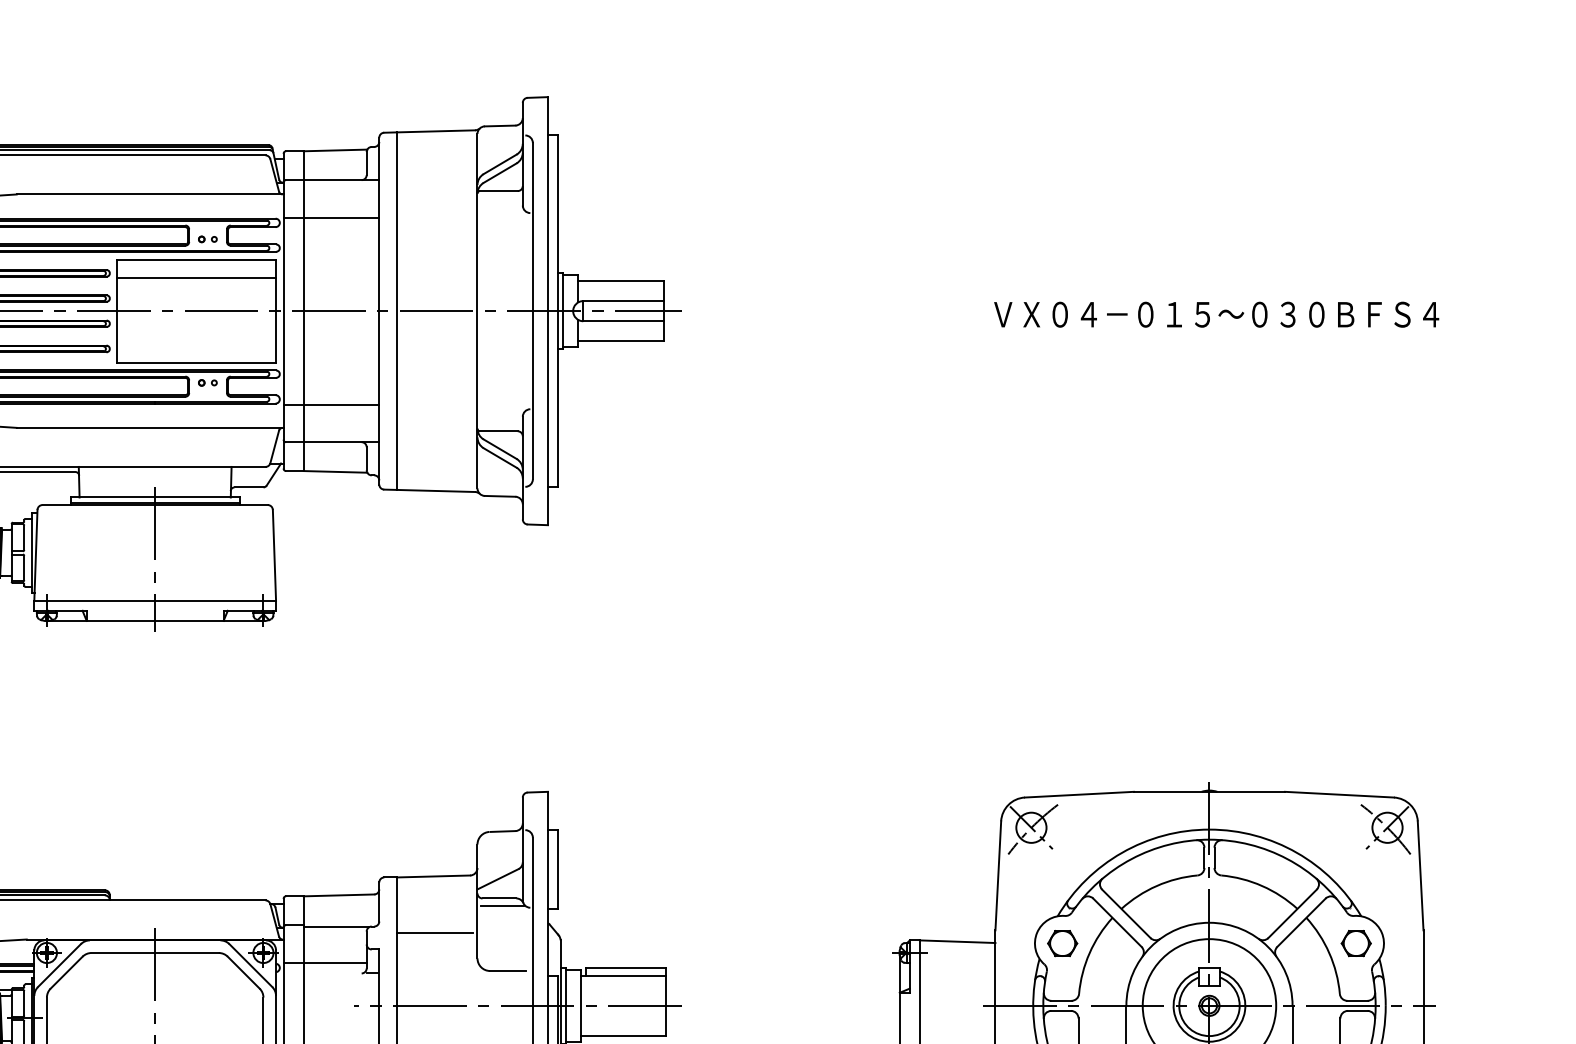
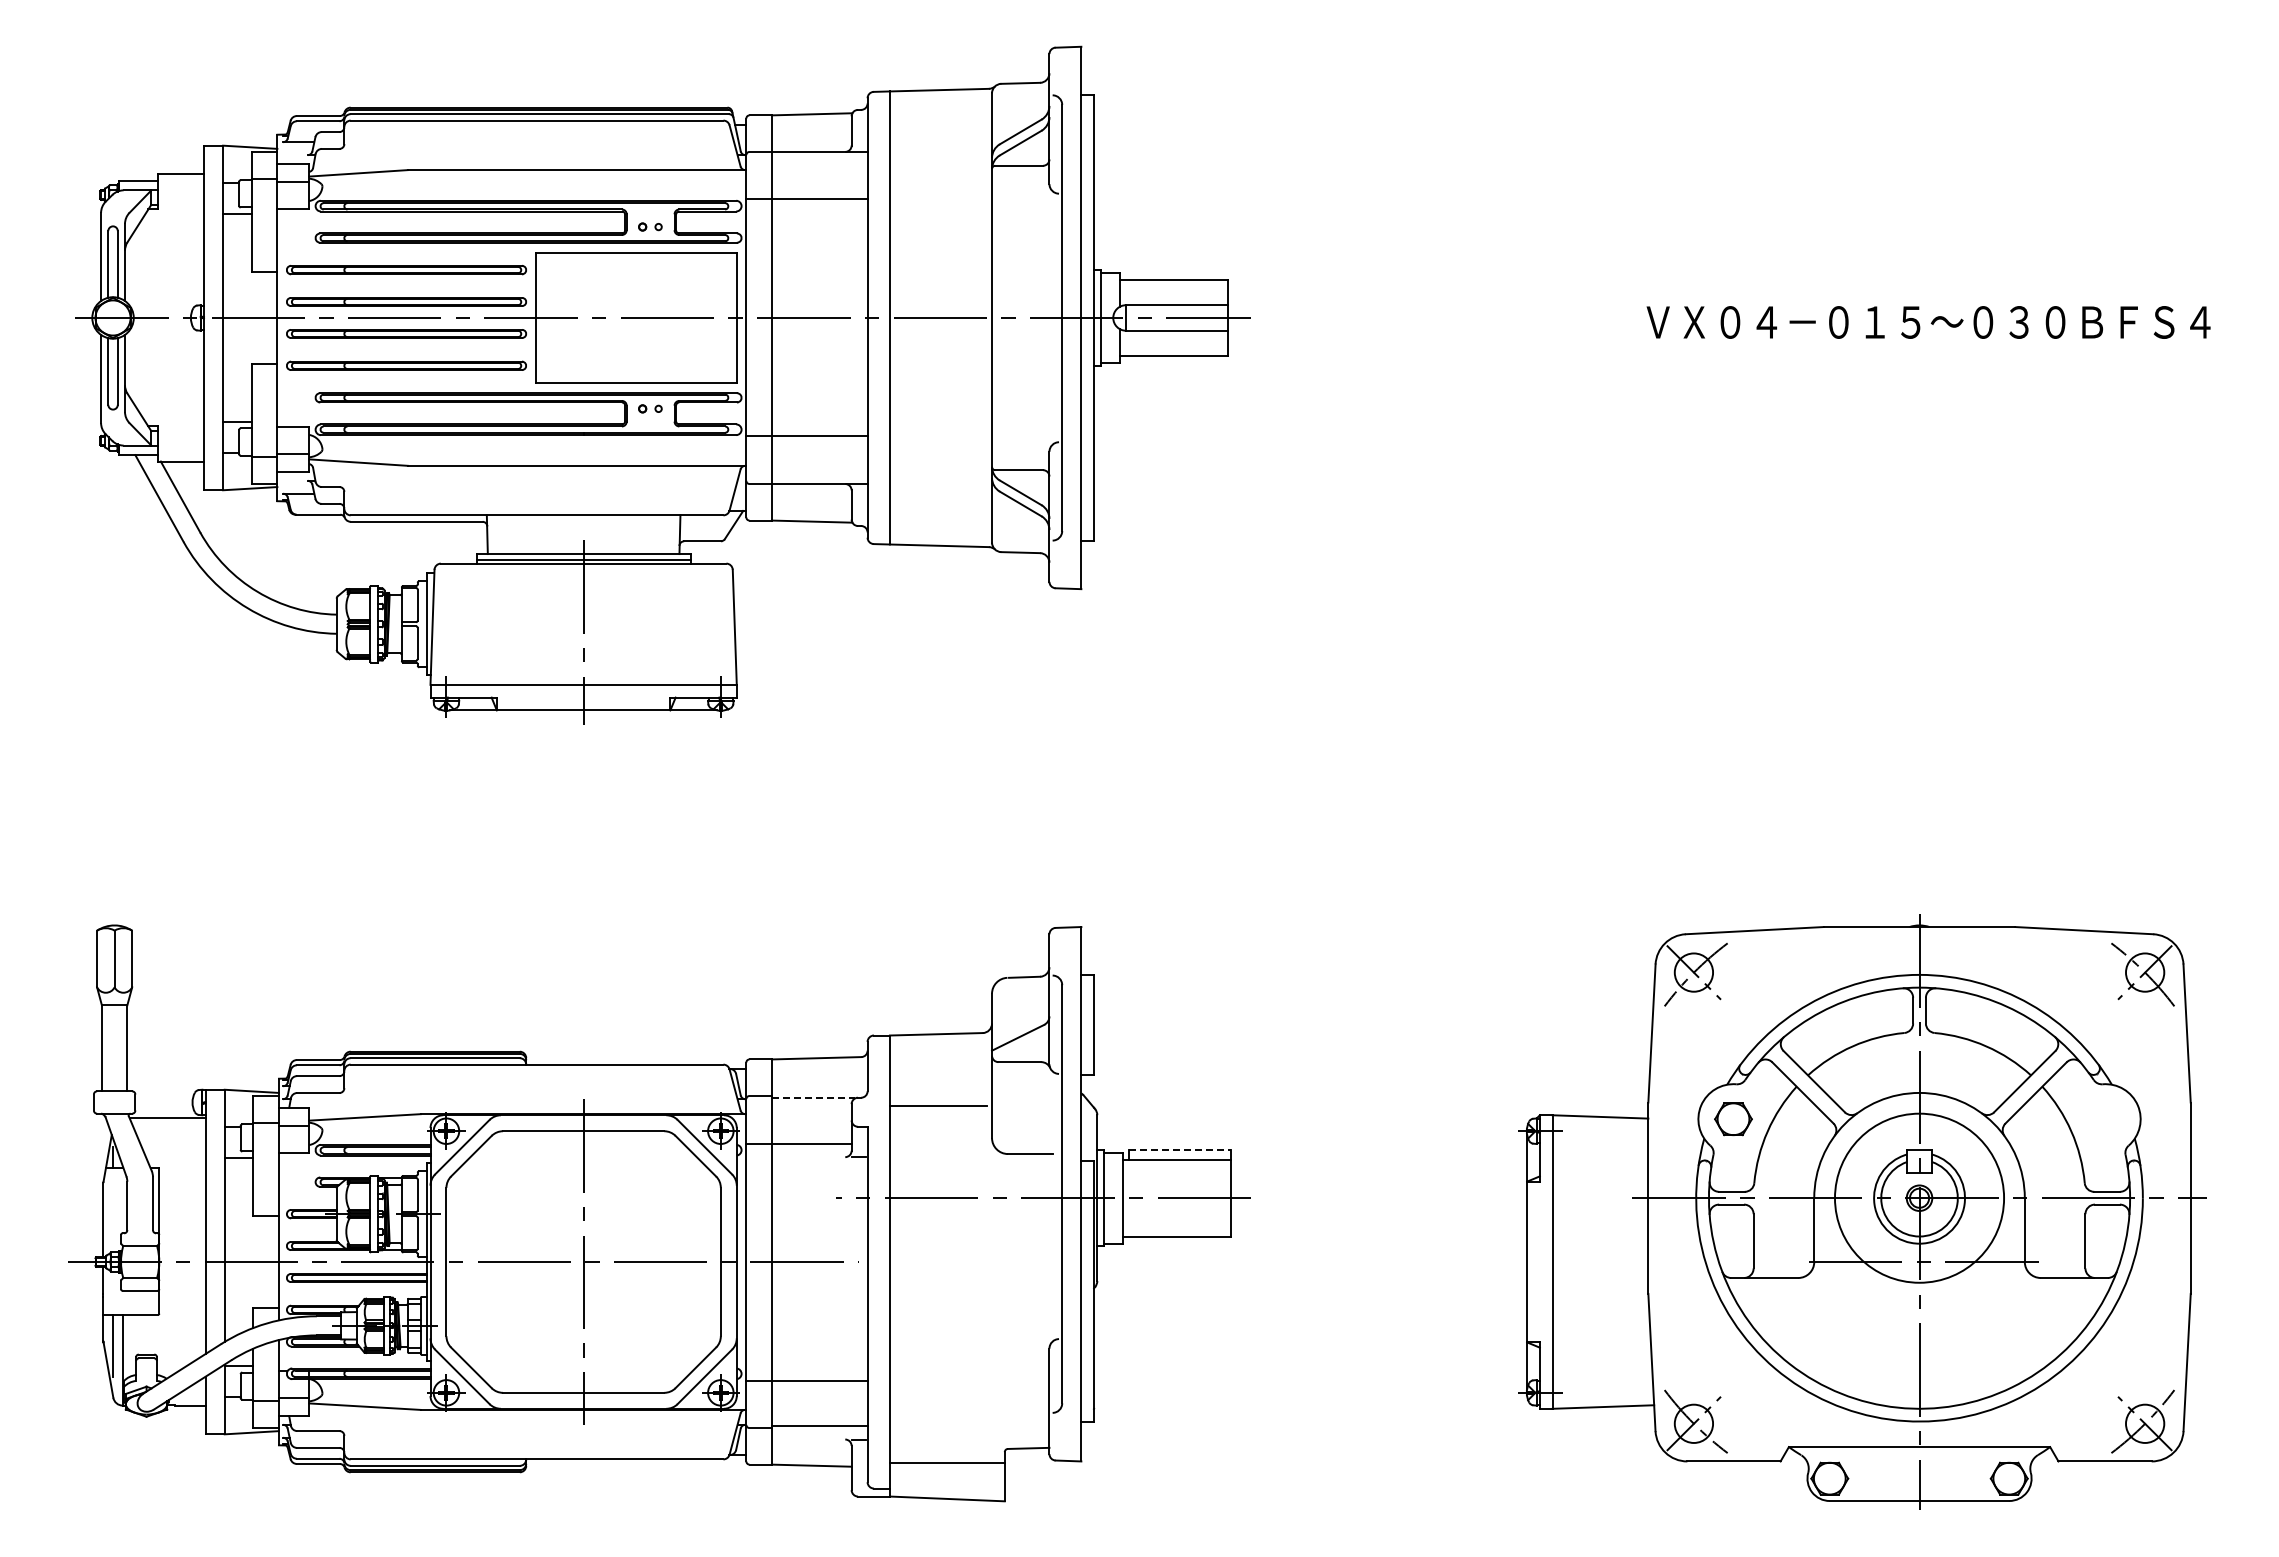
line: (196, 278) -> (635, 276), removed
line: (502, 905) -> (1023, 1071), removed
line: (336, 926) -> (813, 1097), solid -> dashed
part: (1356, 943) -> (2105, 1119), removed
line: (626, 968) -> (1180, 1150), solid -> dashed

